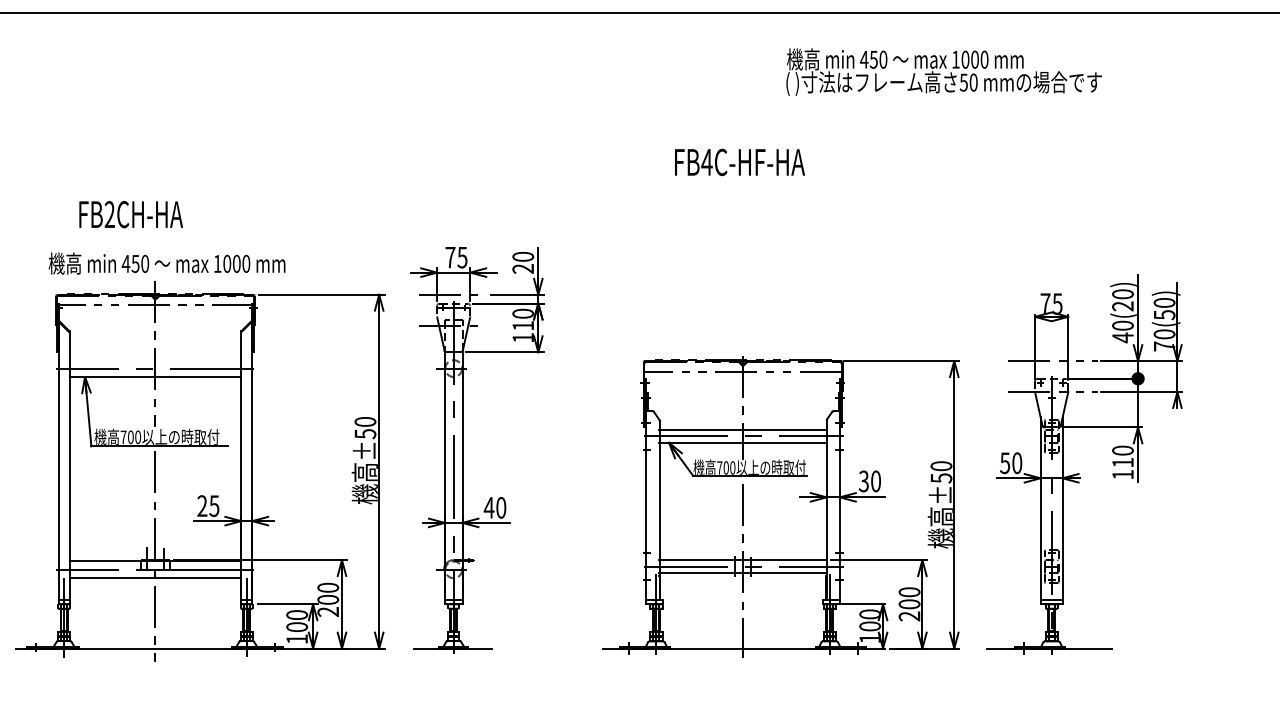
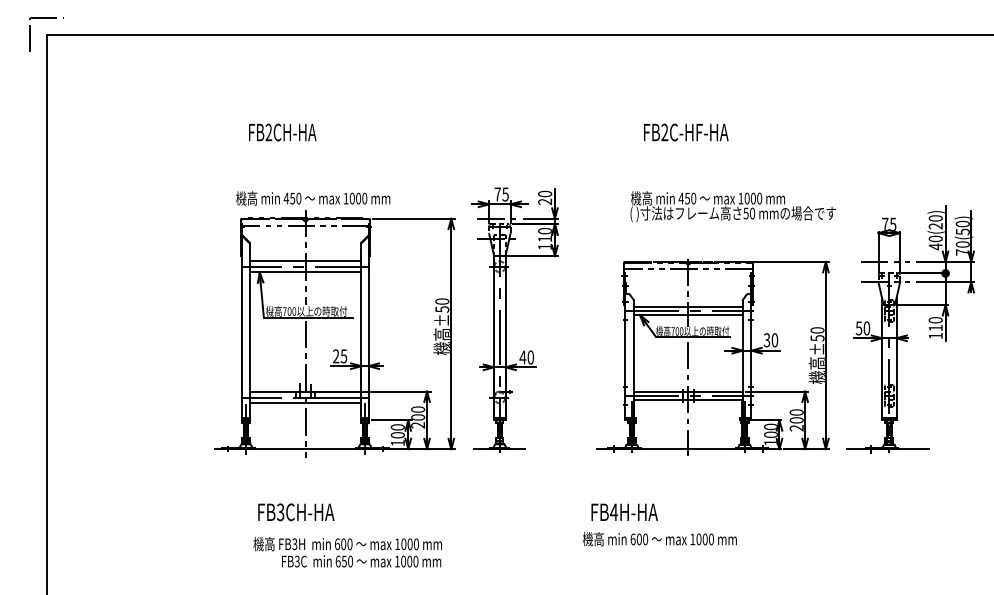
text: (942, 71) -> (732, 206), moved
text: (706, 162) -> (664, 132), FB4C-HF-HA -> FB2C-HF-HA
text: (130, 214) -> (282, 132), moved
line: (155, 360) -> (305, 261), added

